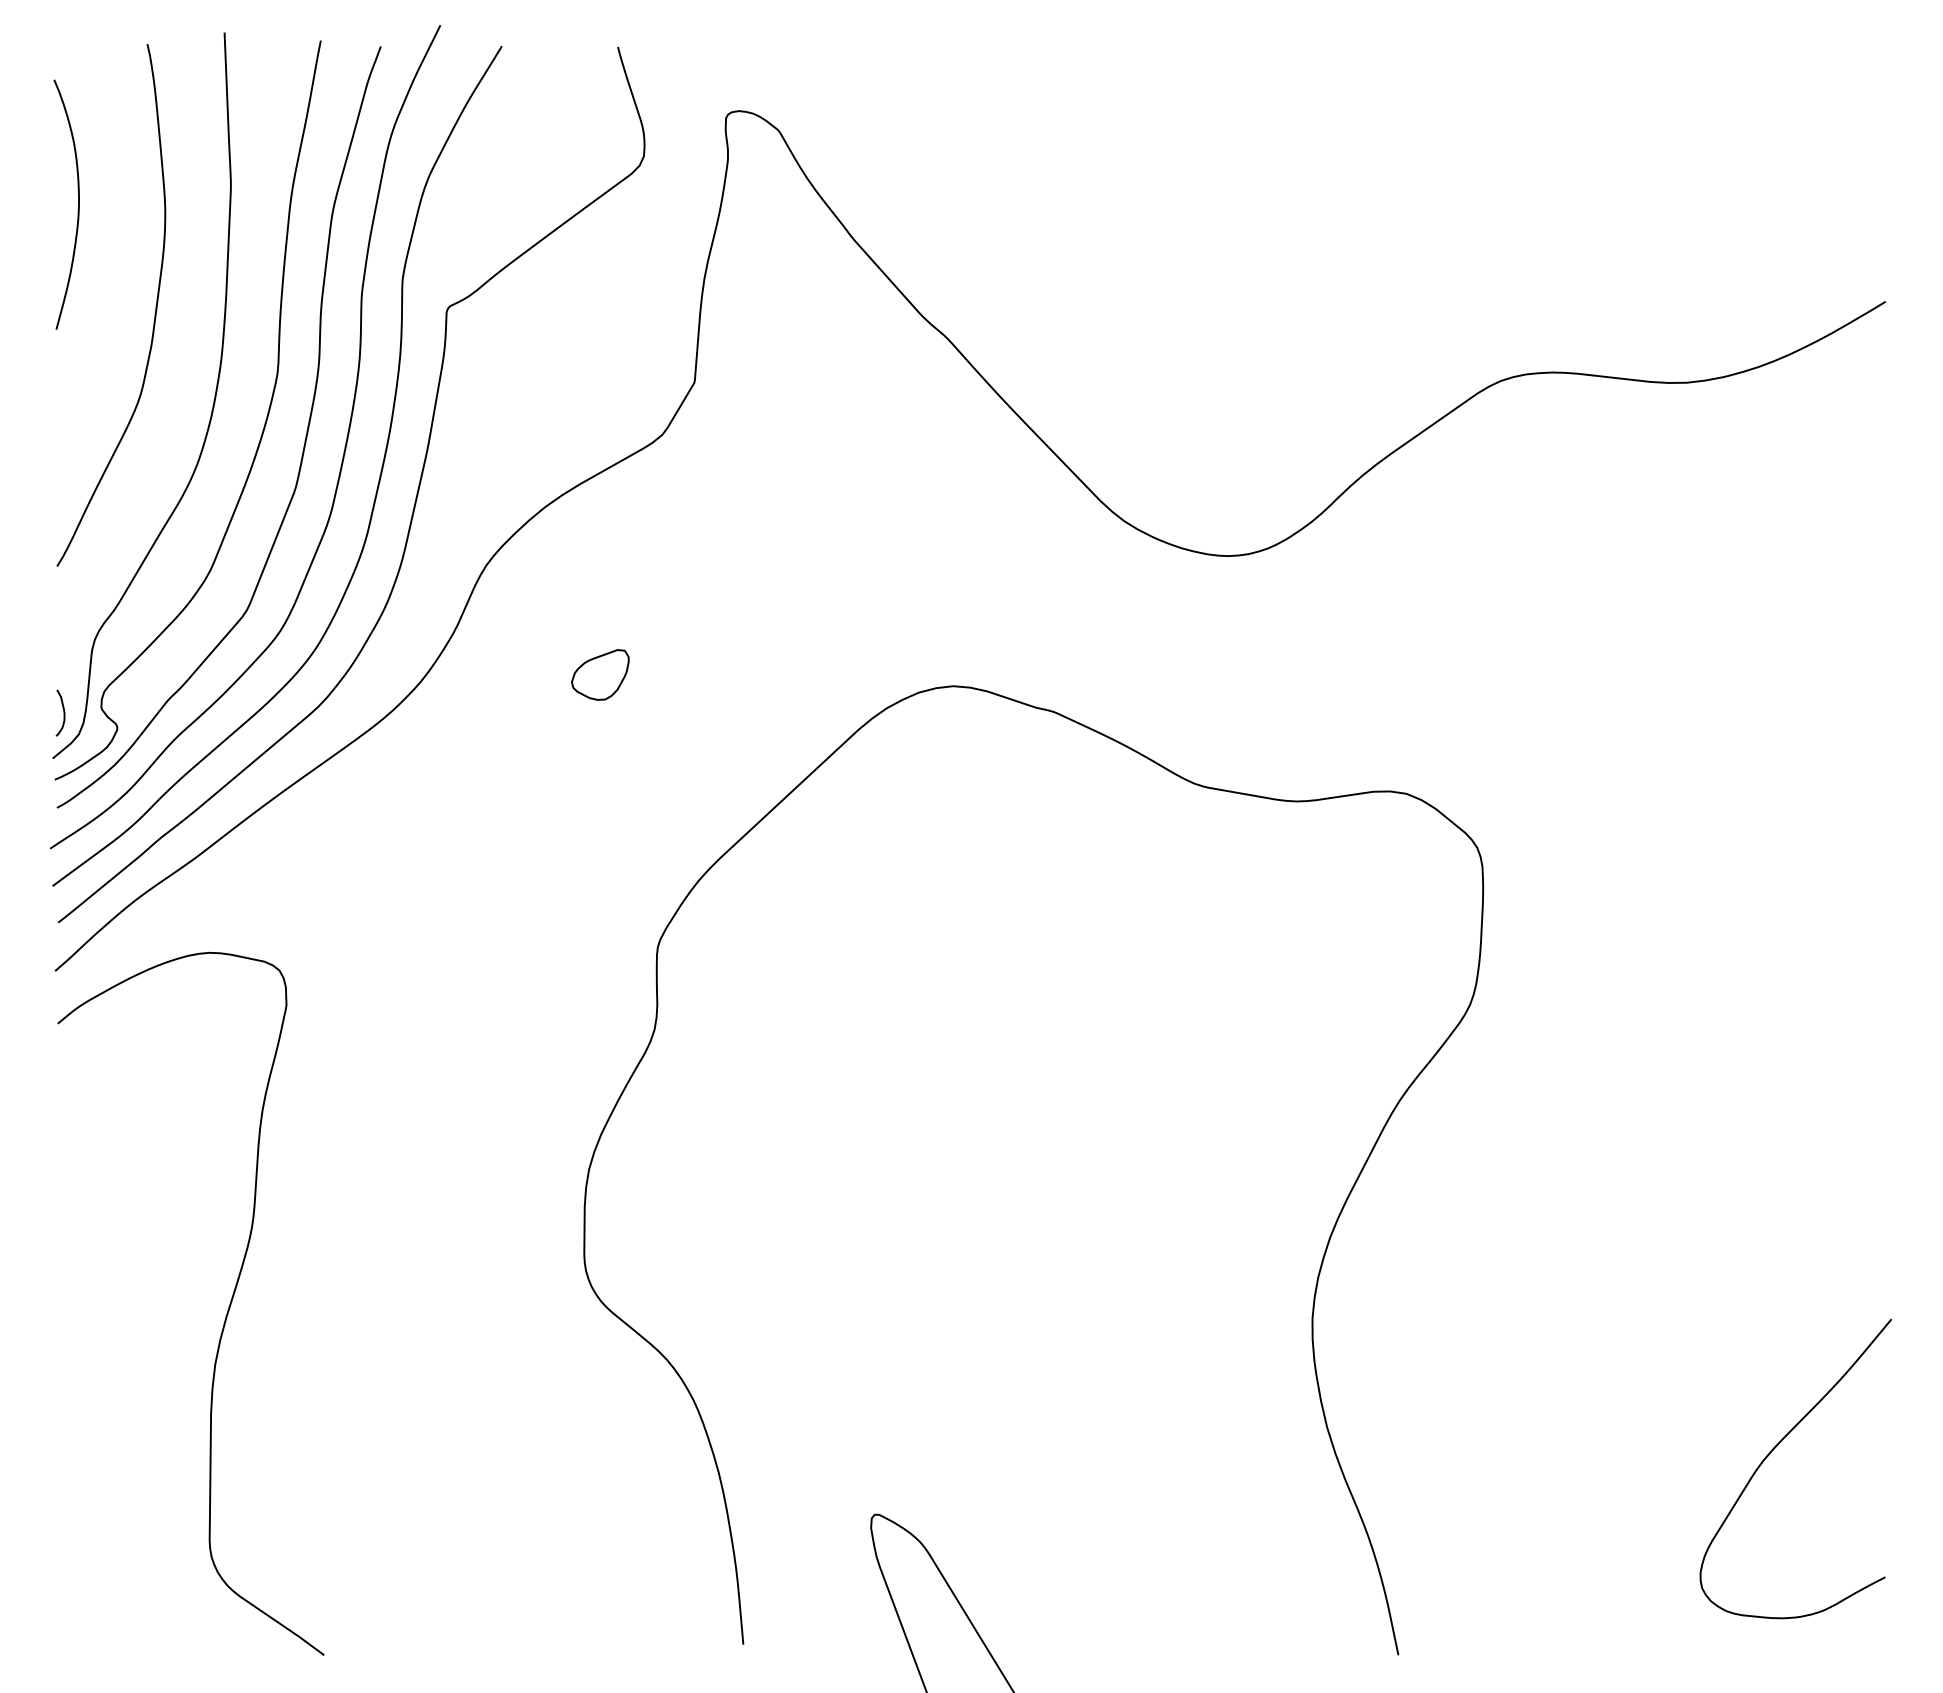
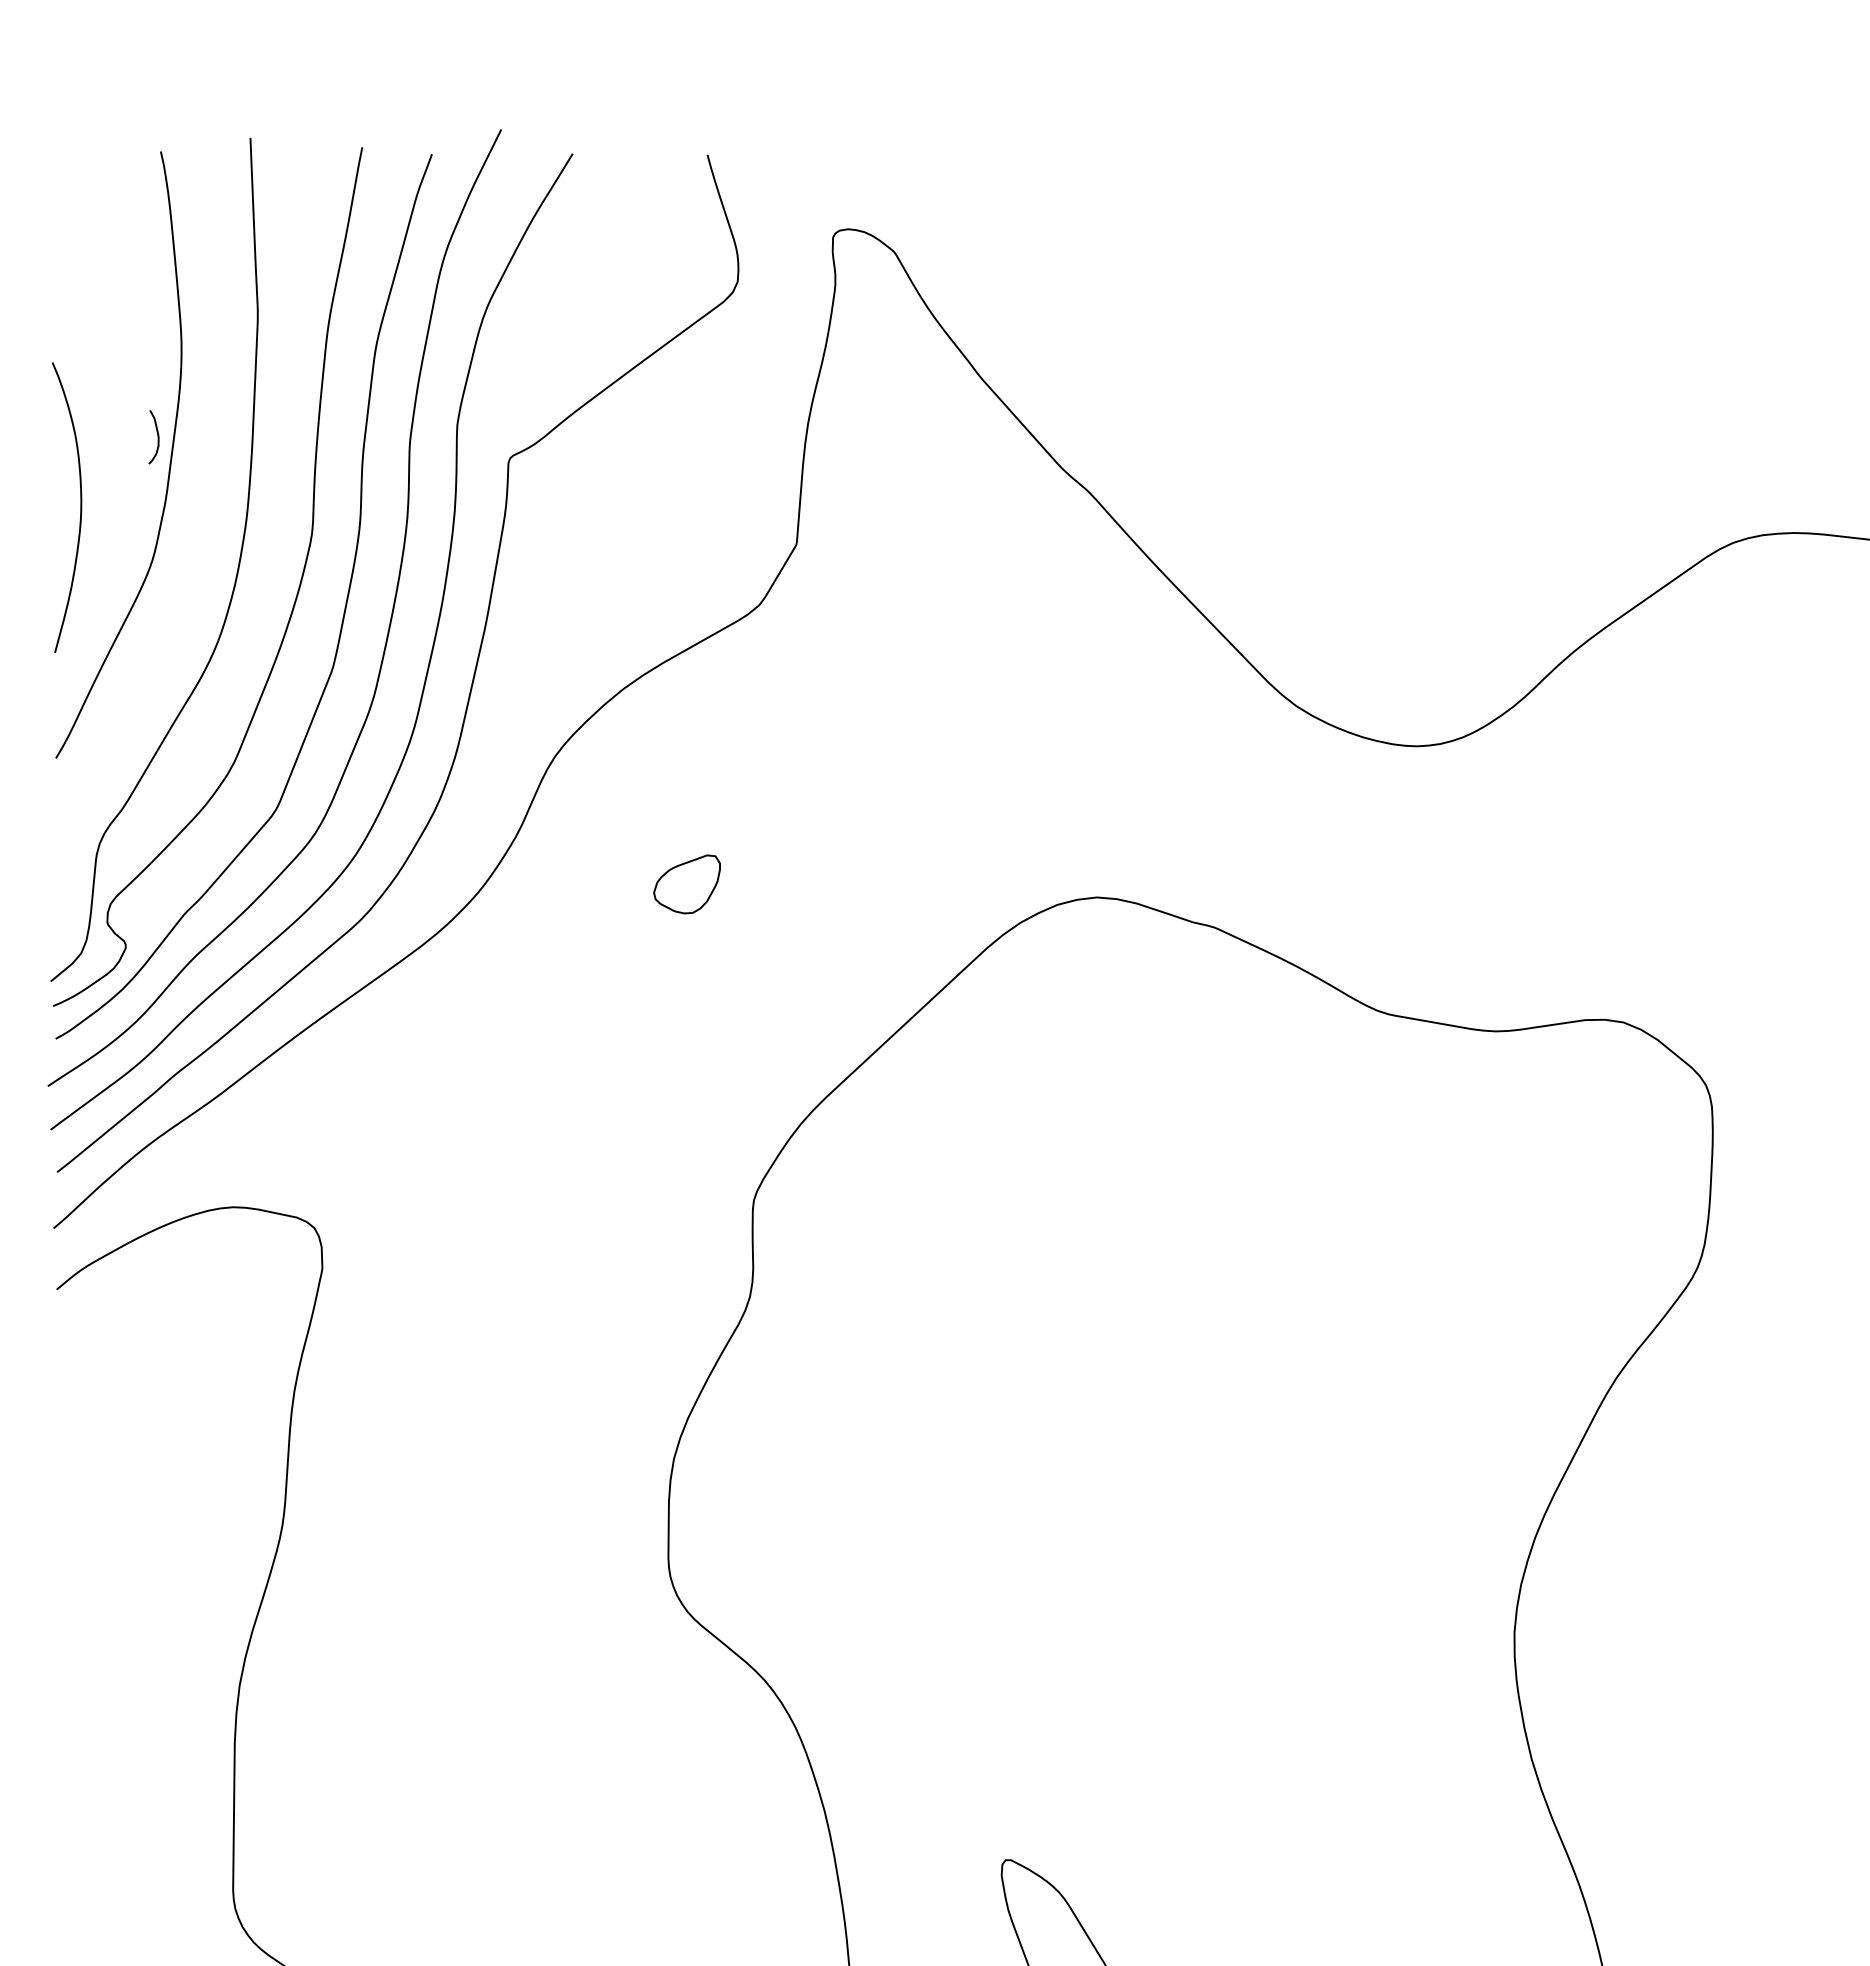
curve: (78, 204) -> (80, 507), moved
curve: (63, 712) -> (157, 436), moved

